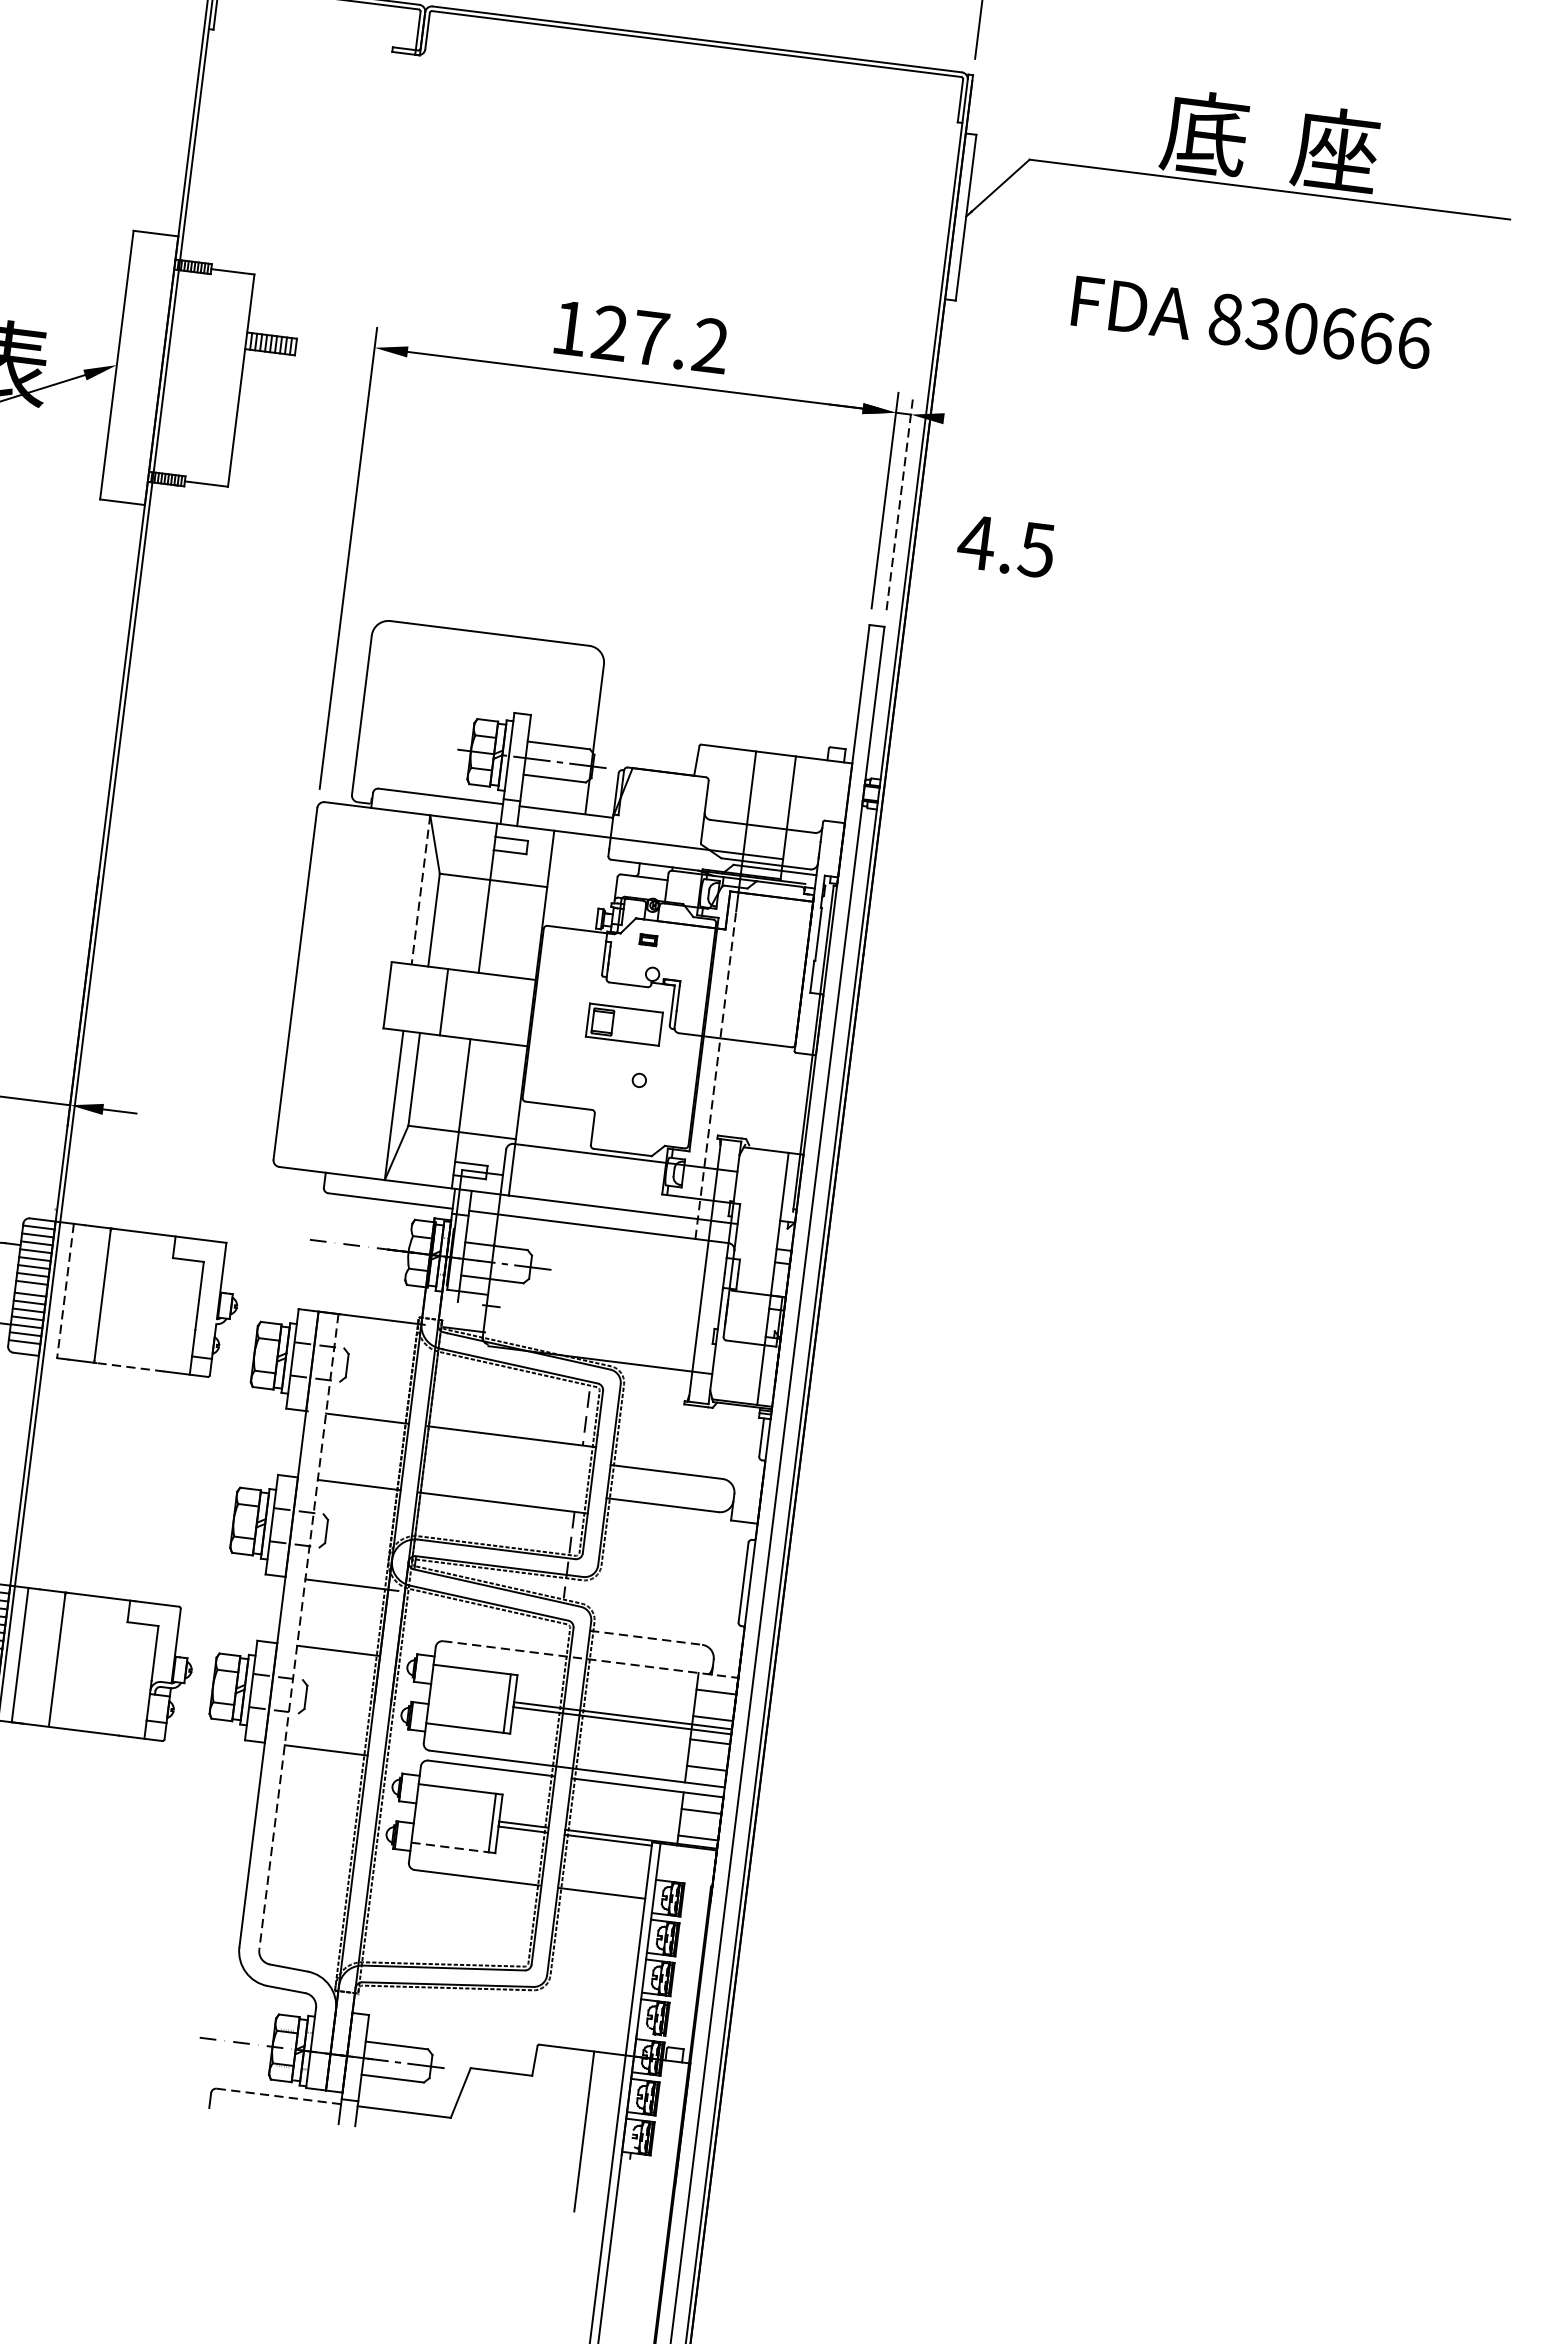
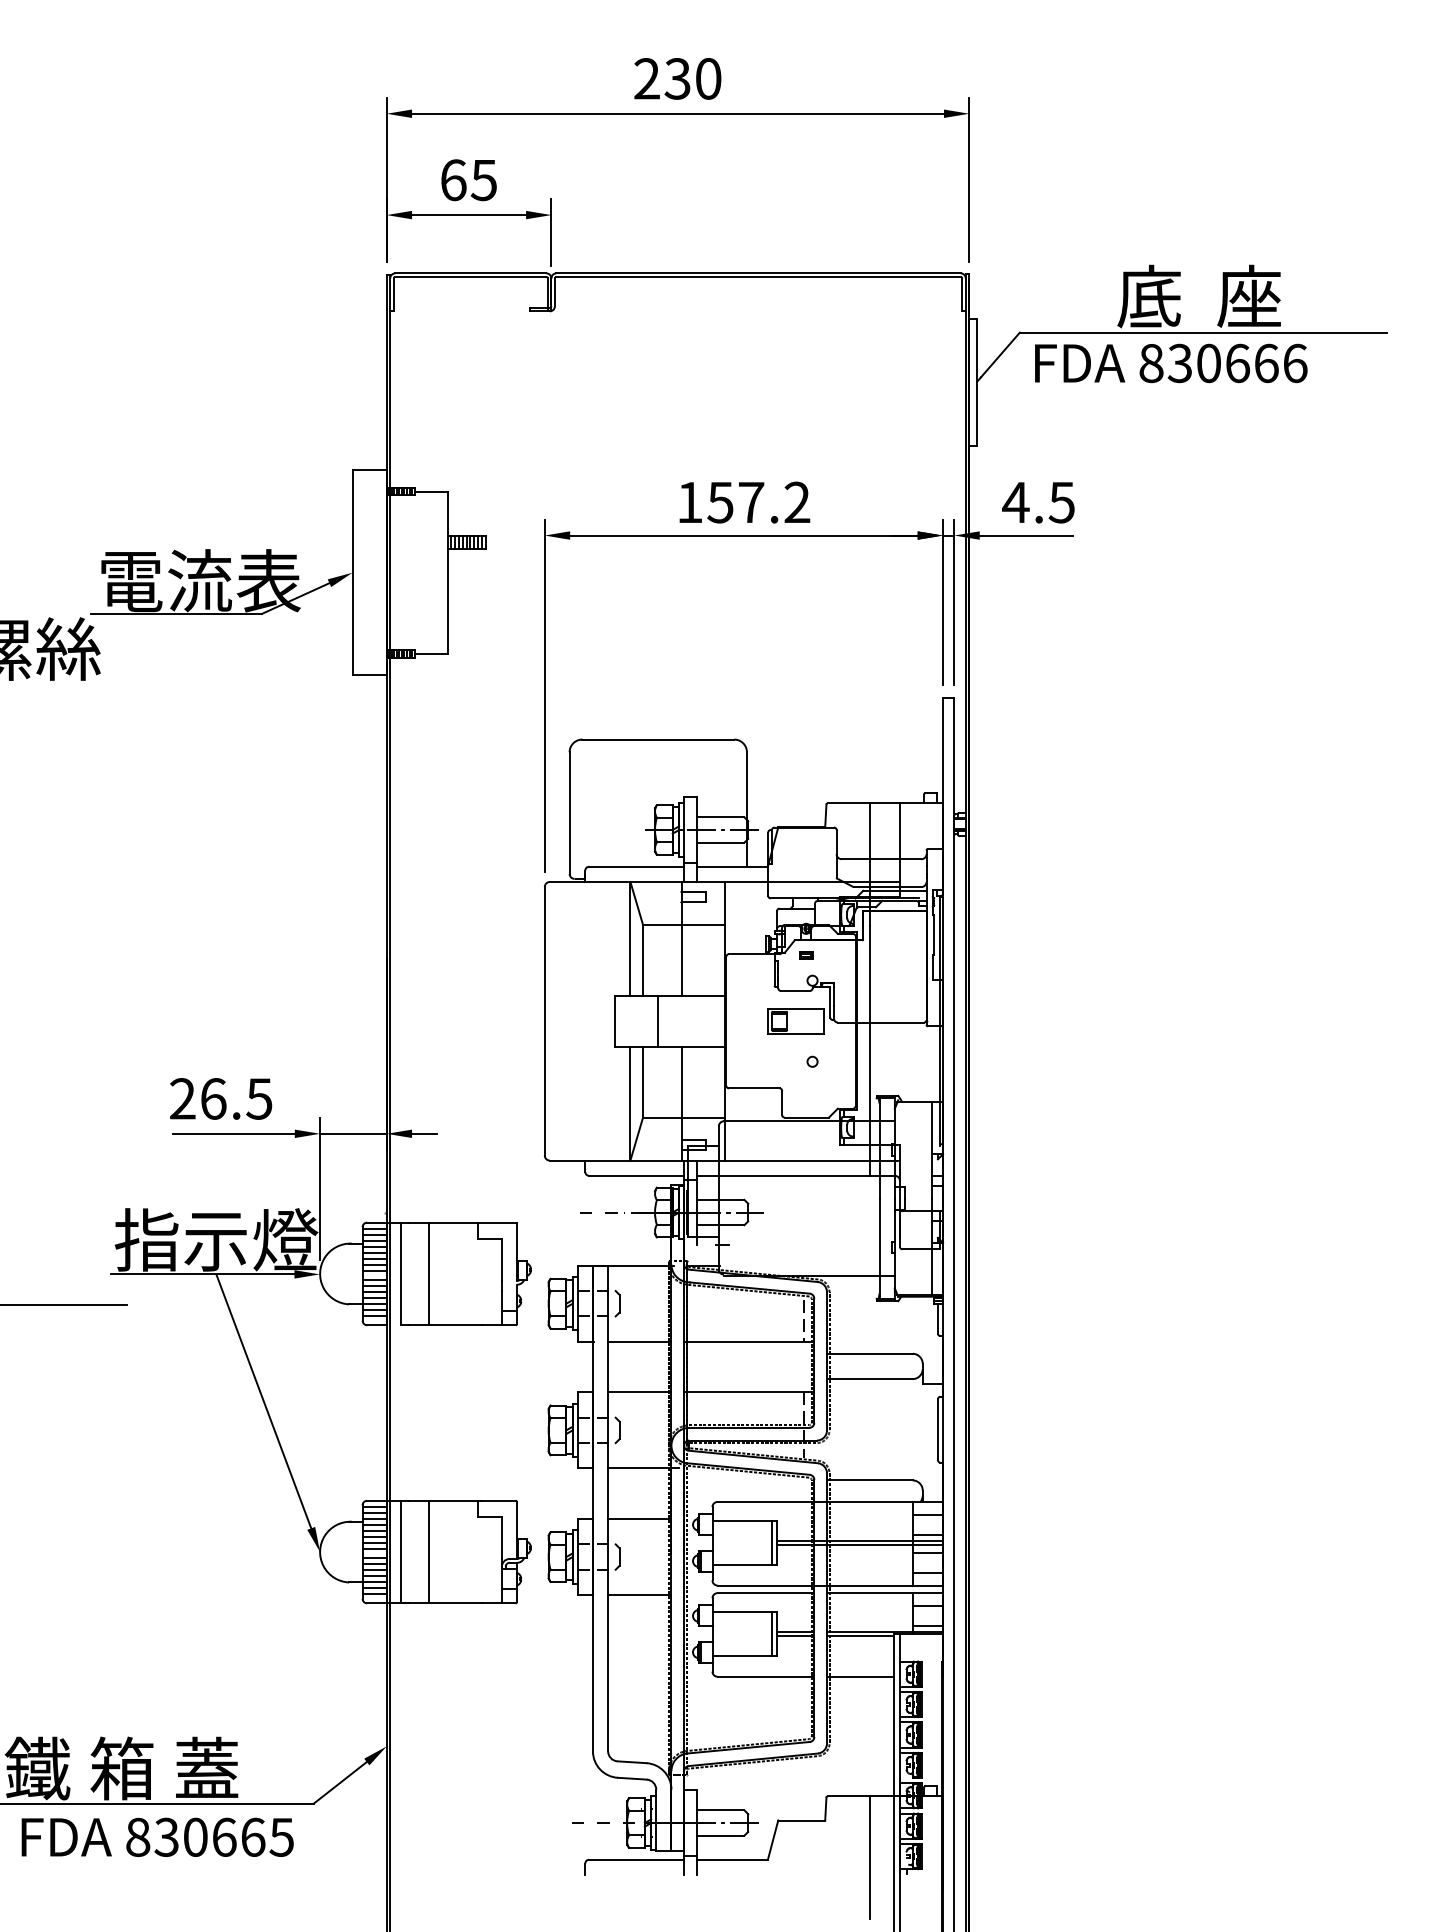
text: (1252, 322) -> (1171, 363), moved
text: (610, 333) -> (720, 502), 127.2 -> 157.2
line: (1005, 426) -> (1026, 535), added
line: (900, 502) -> (954, 602), dashed -> solid
text: (1006, 546) -> (1038, 502), moved
line: (421, 889) -> (630, 938), dashed -> solid
line: (715, 1074) -> (869, 1050), dashed -> solid
line: (65, 1291) -> (400, 1274), dashed -> solid
line: (128, 1367) -> (455, 1325), dashed -> solid
line: (299, 1631) -> (608, 1508), dashed -> solid
line: (645, 1637) -> (869, 1480), dashed -> solid
line: (591, 1659) -> (830, 1501), dashed -> solid
line: (450, 1847) -> (742, 1656), dashed -> solid
line: (280, 2096) -> (637, 1859), dashed -> solid

